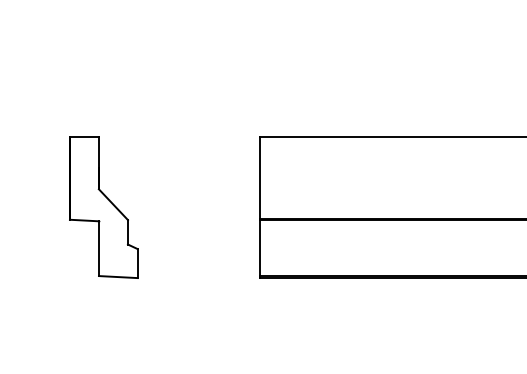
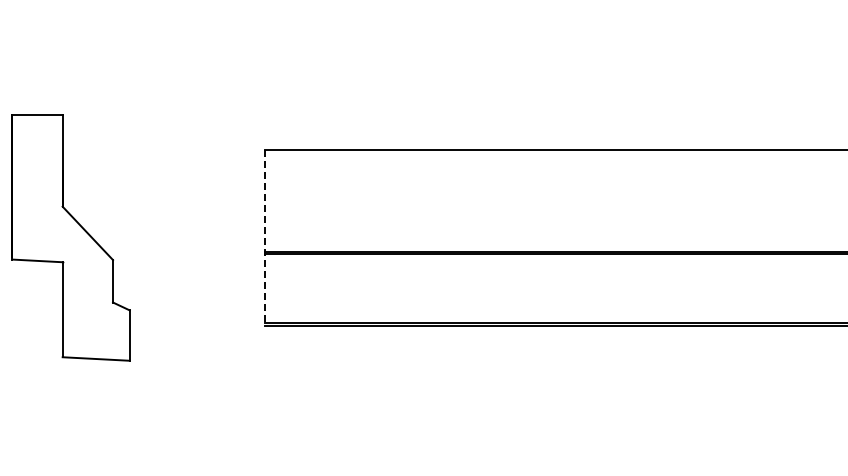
part: (103, 206) -> (70, 237), size x1.4
line: (260, 207) -> (265, 238), solid -> dashed

